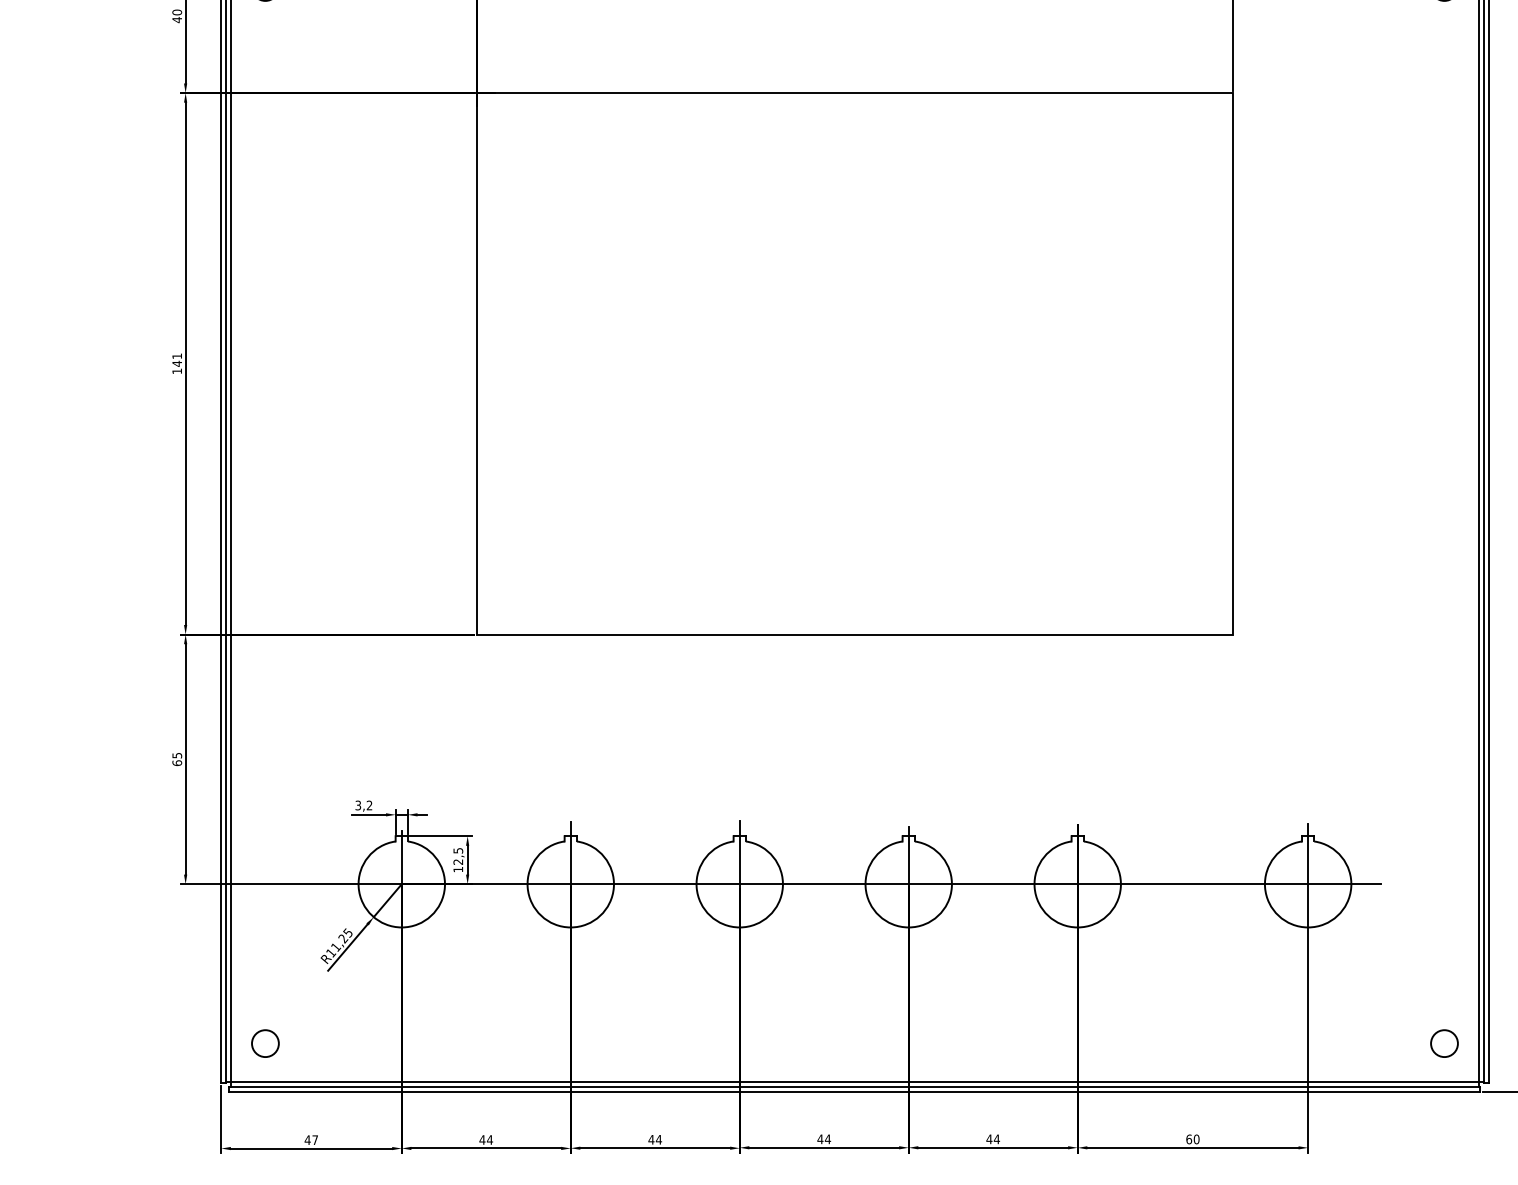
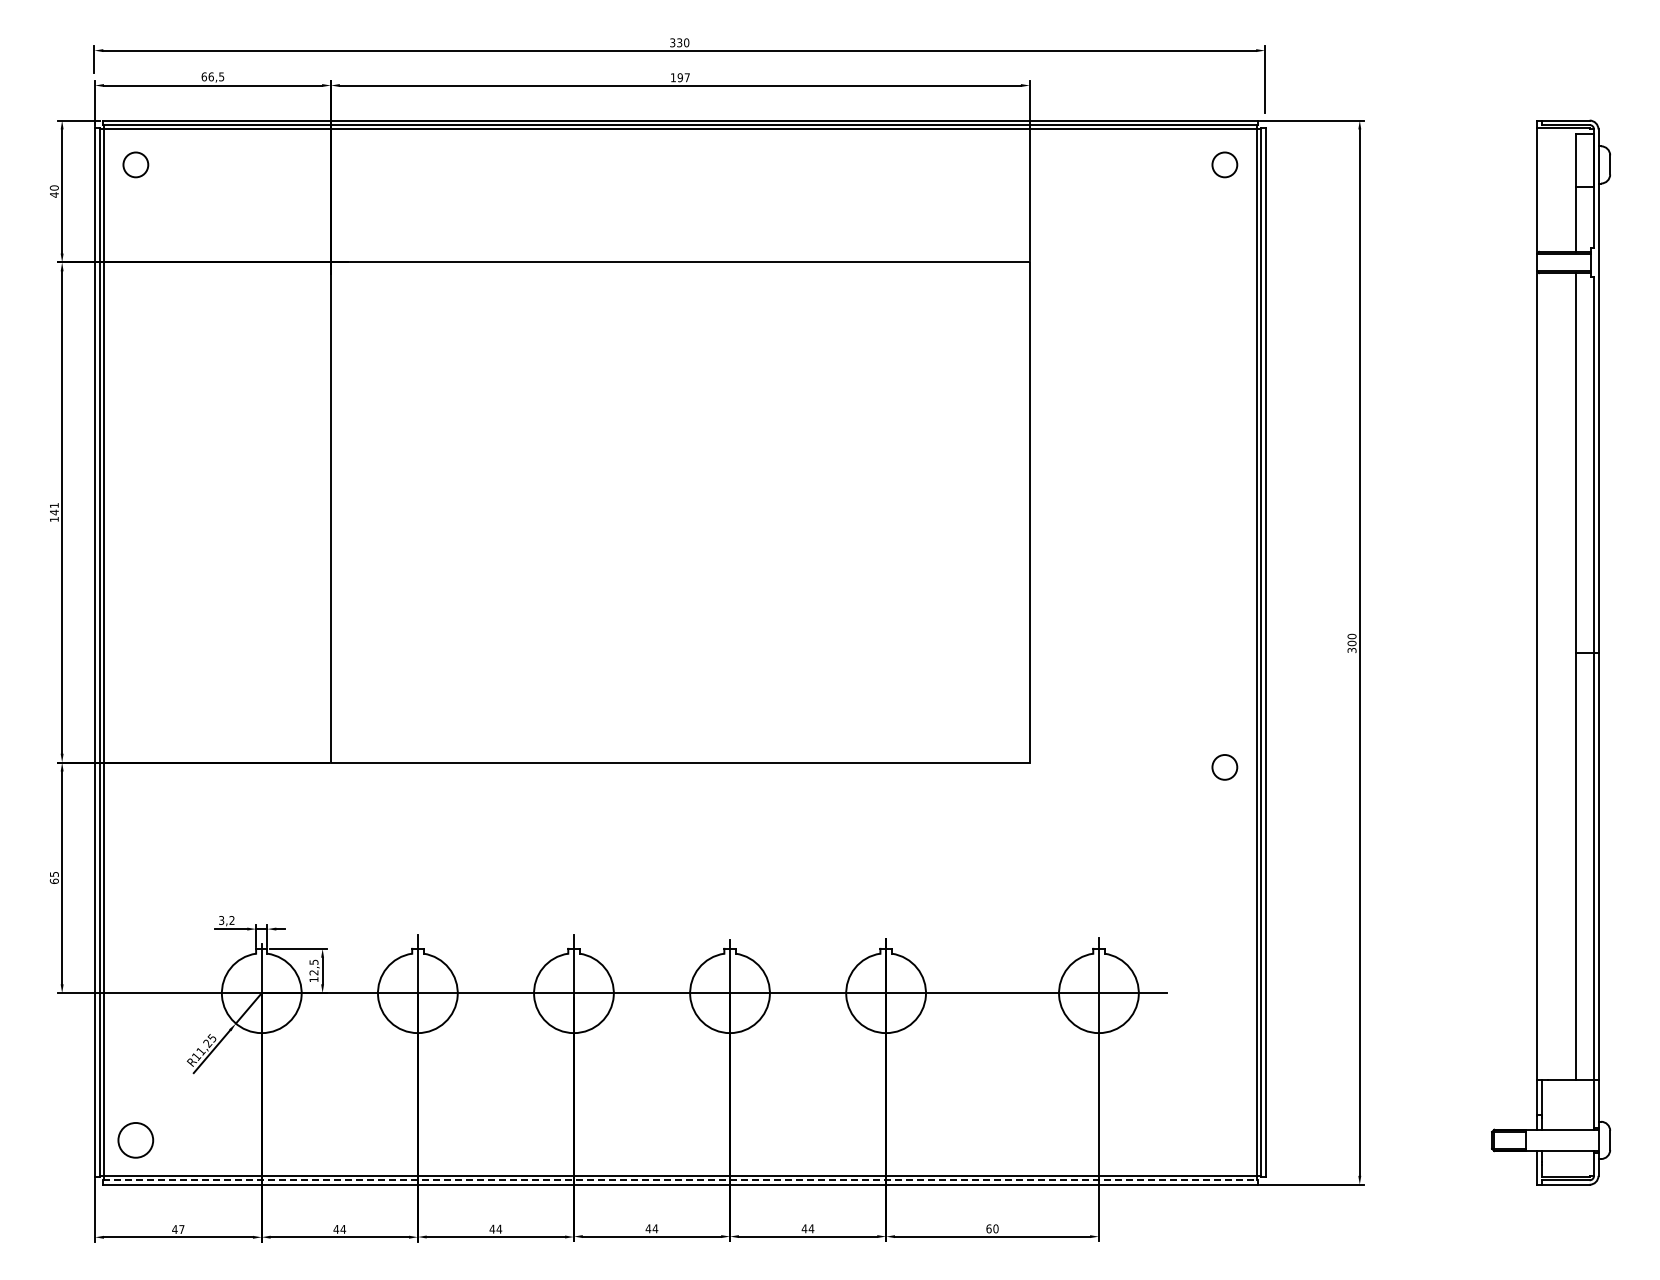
circle: (265, 1043) -> (135, 1140), size x1.4
circle: (1444, 1043) -> (1224, 767), moved
line: (855, 1087) -> (680, 1180), solid -> dashed

